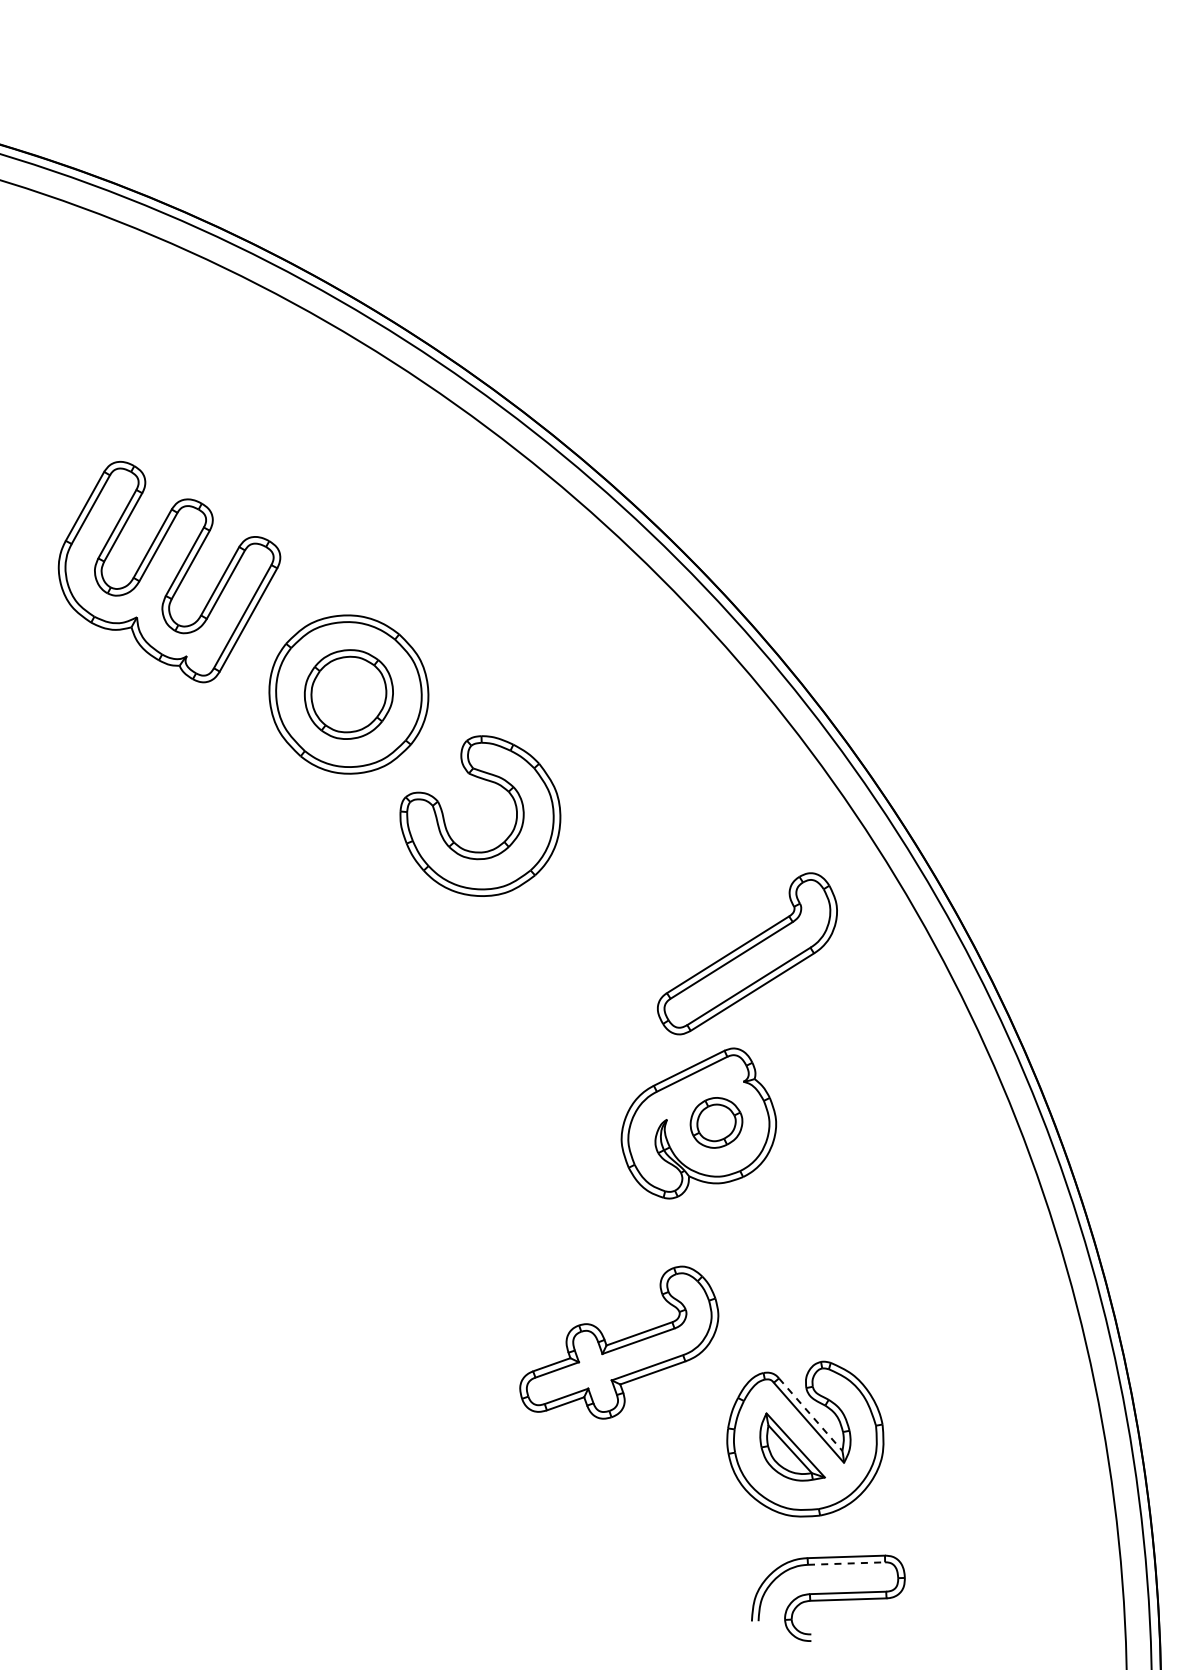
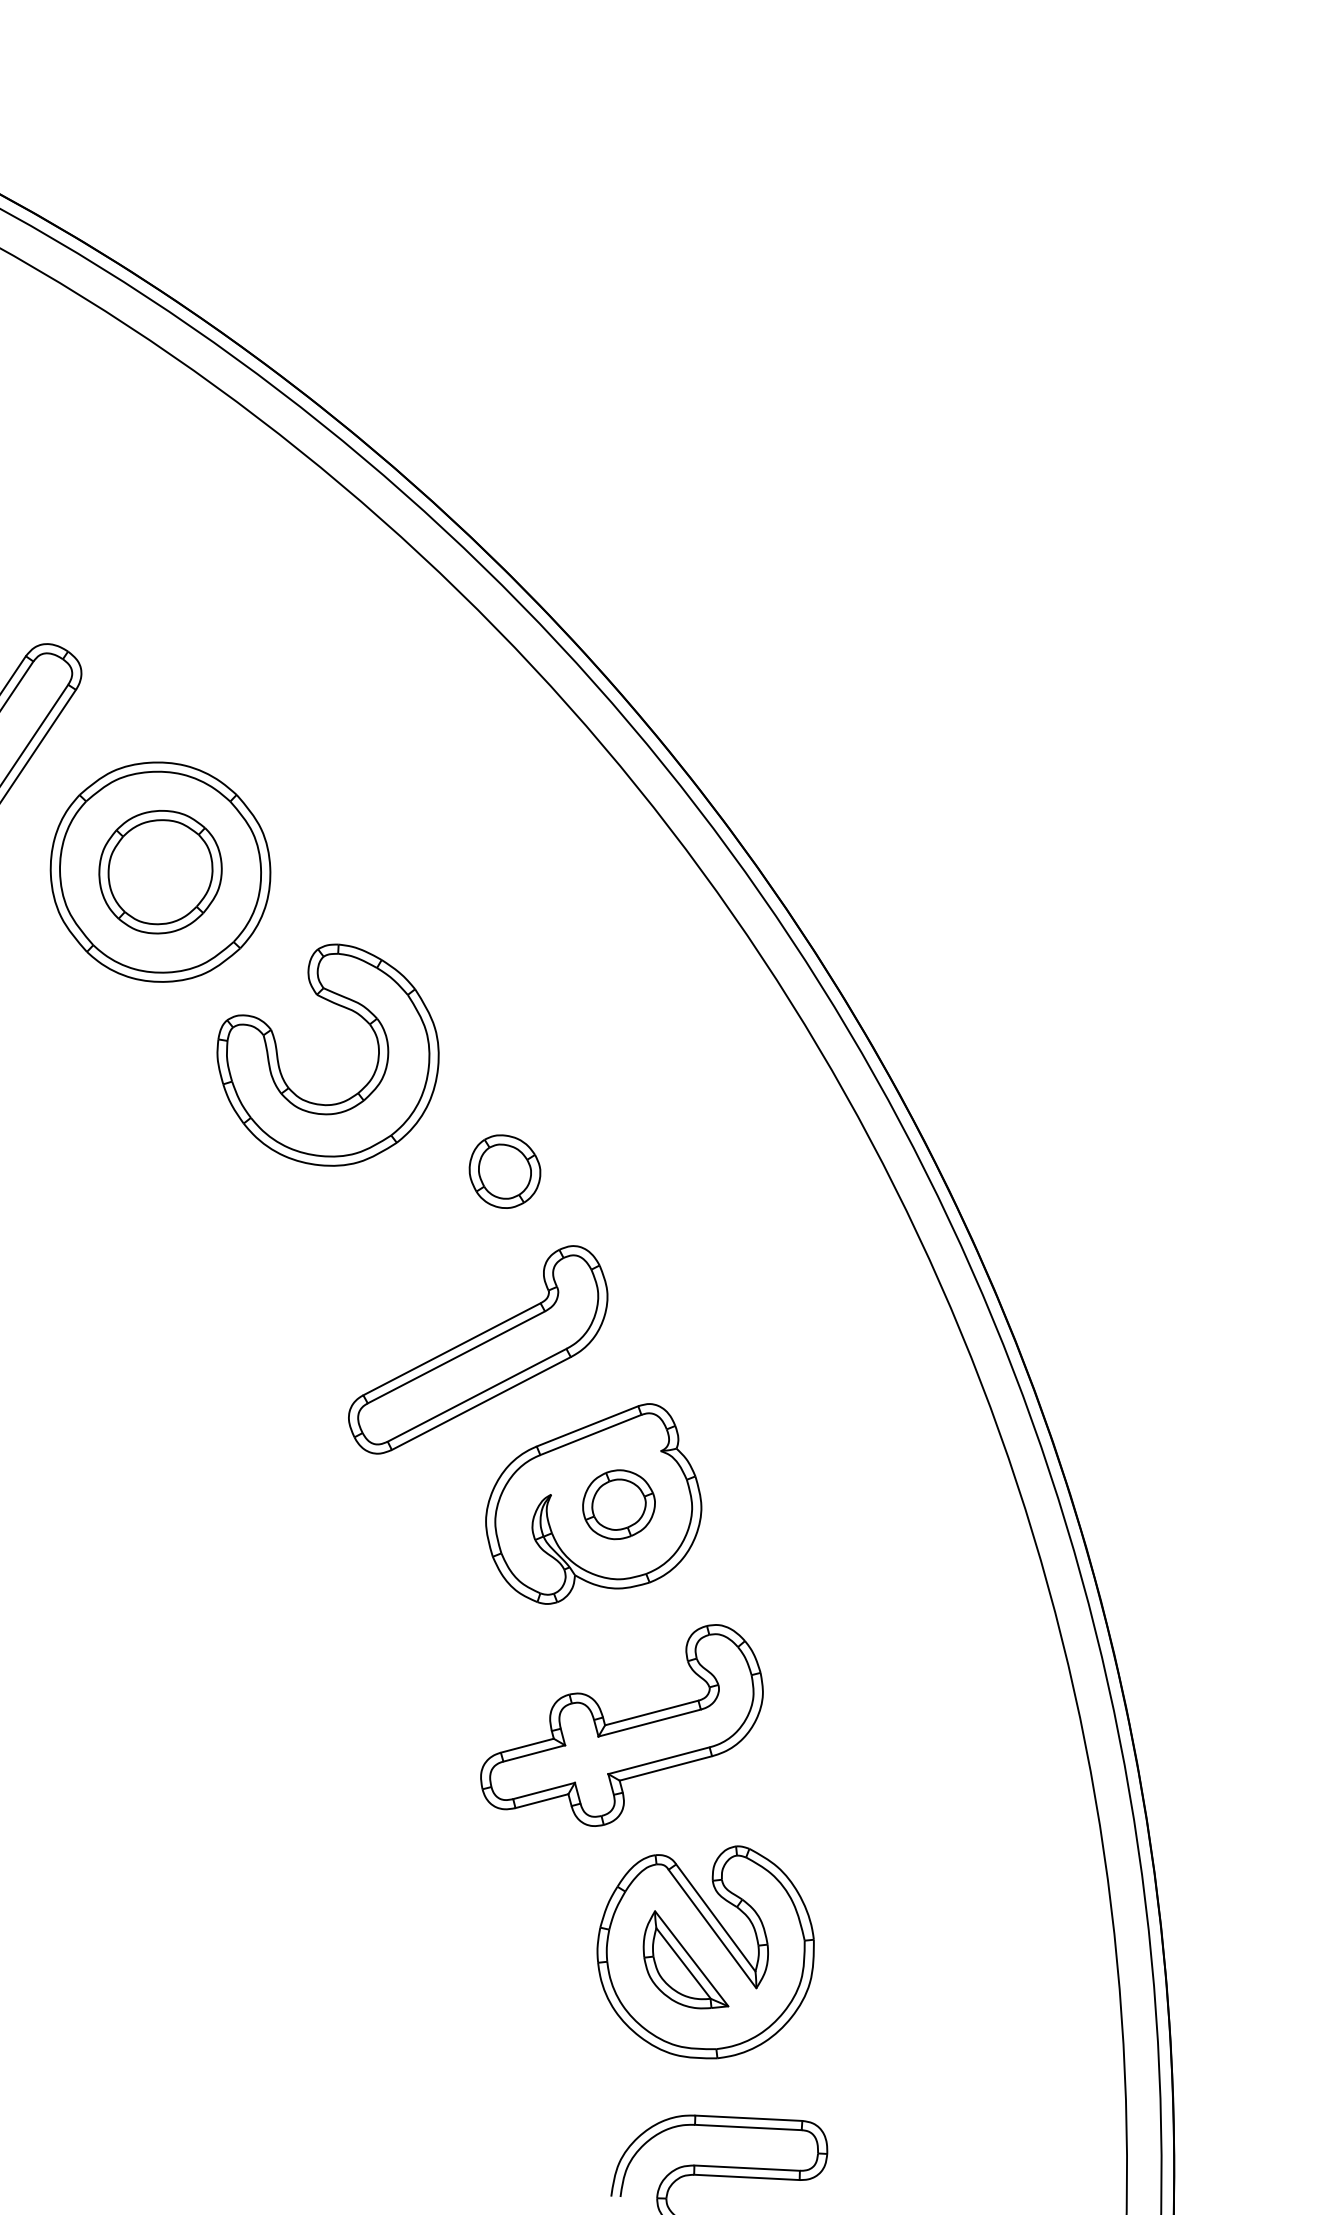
part: (614, 889) -> (504, 1171), added
part: (747, 953) -> (478, 1349), moved
part: (619, 1342) -> (623, 1722), moved
line: (811, 1415) -> (716, 1919), dashed -> solid
line: (846, 1563) -> (748, 2127), dashed -> solid

